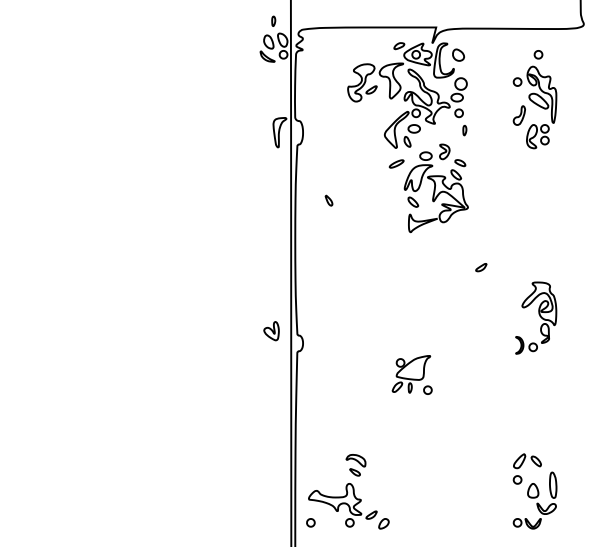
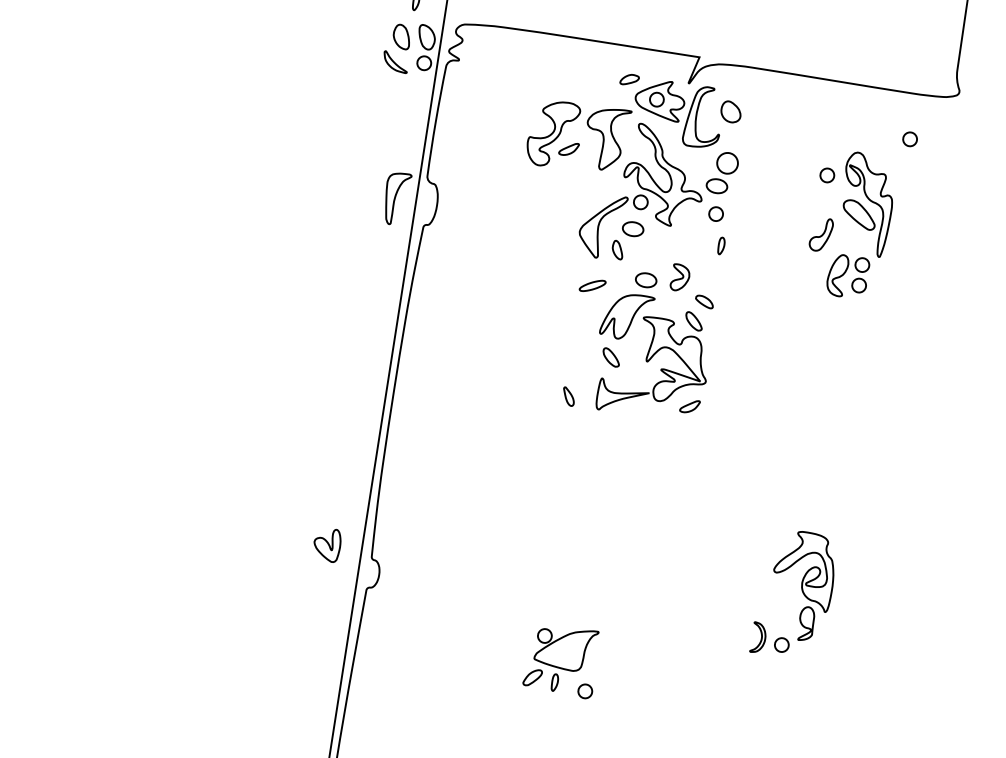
part: (538, 54) -> (910, 138), moved
part: (328, 200) -> (567, 396), moved
part: (481, 267) -> (690, 406), moved

